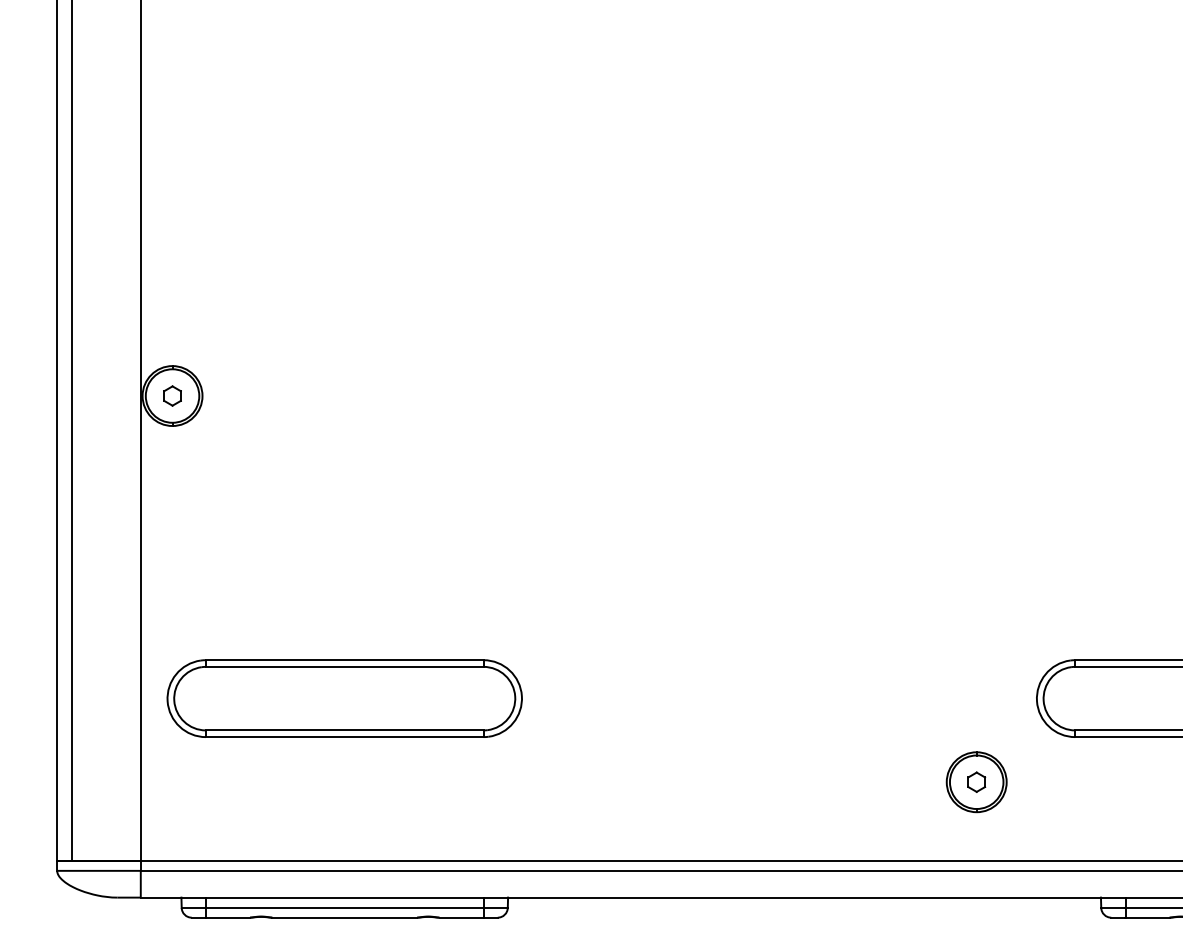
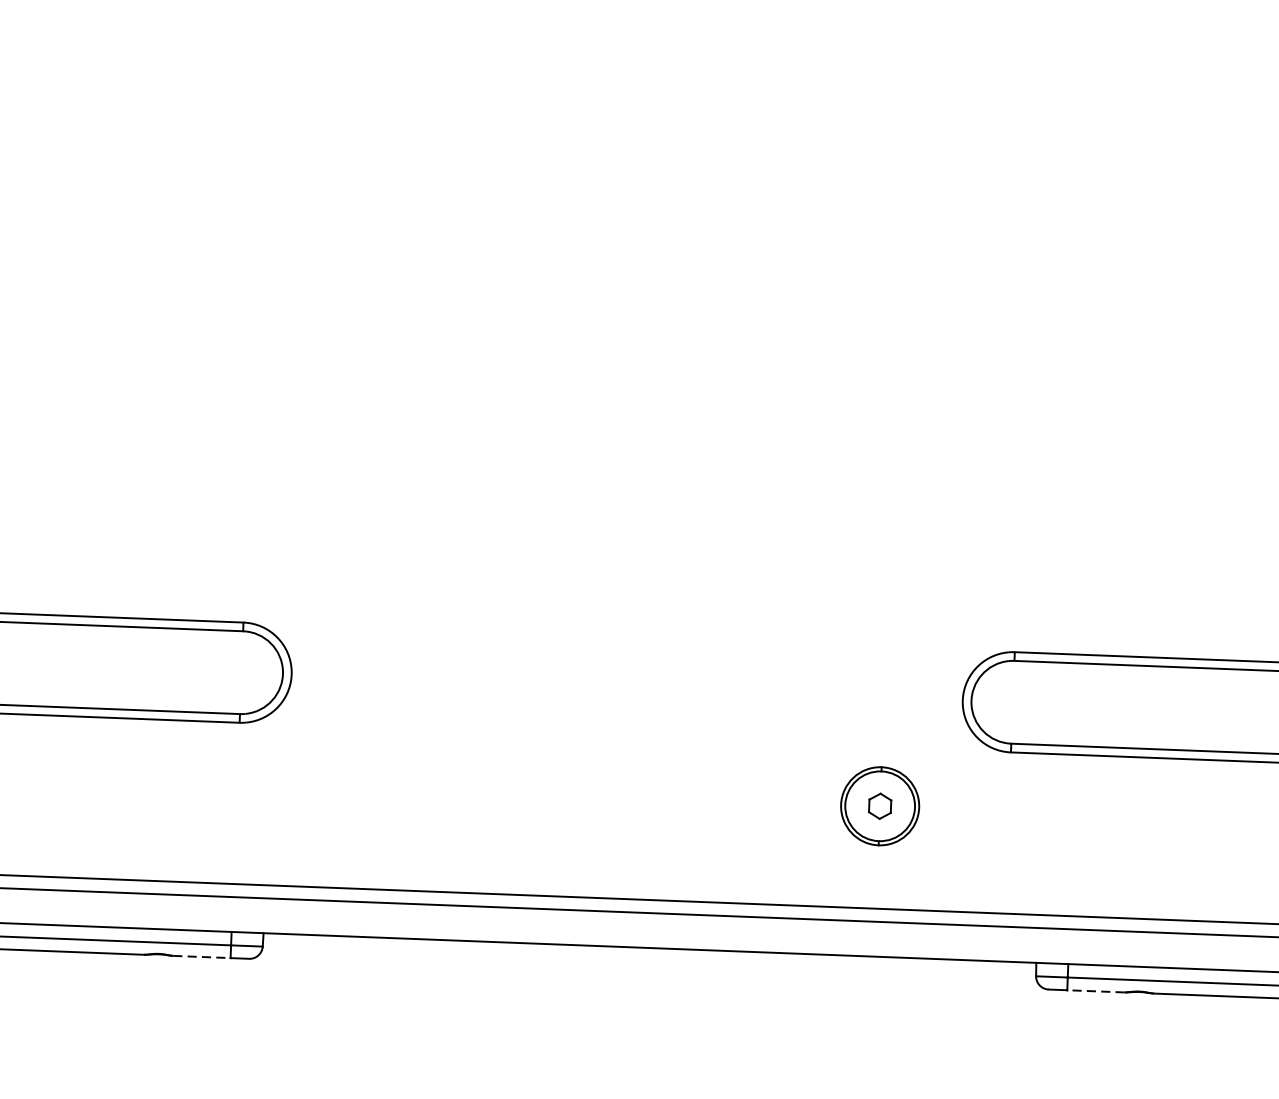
line: (462, 917) -> (203, 956), solid -> dashed
line: (1147, 917) -> (1095, 991), solid -> dashed

